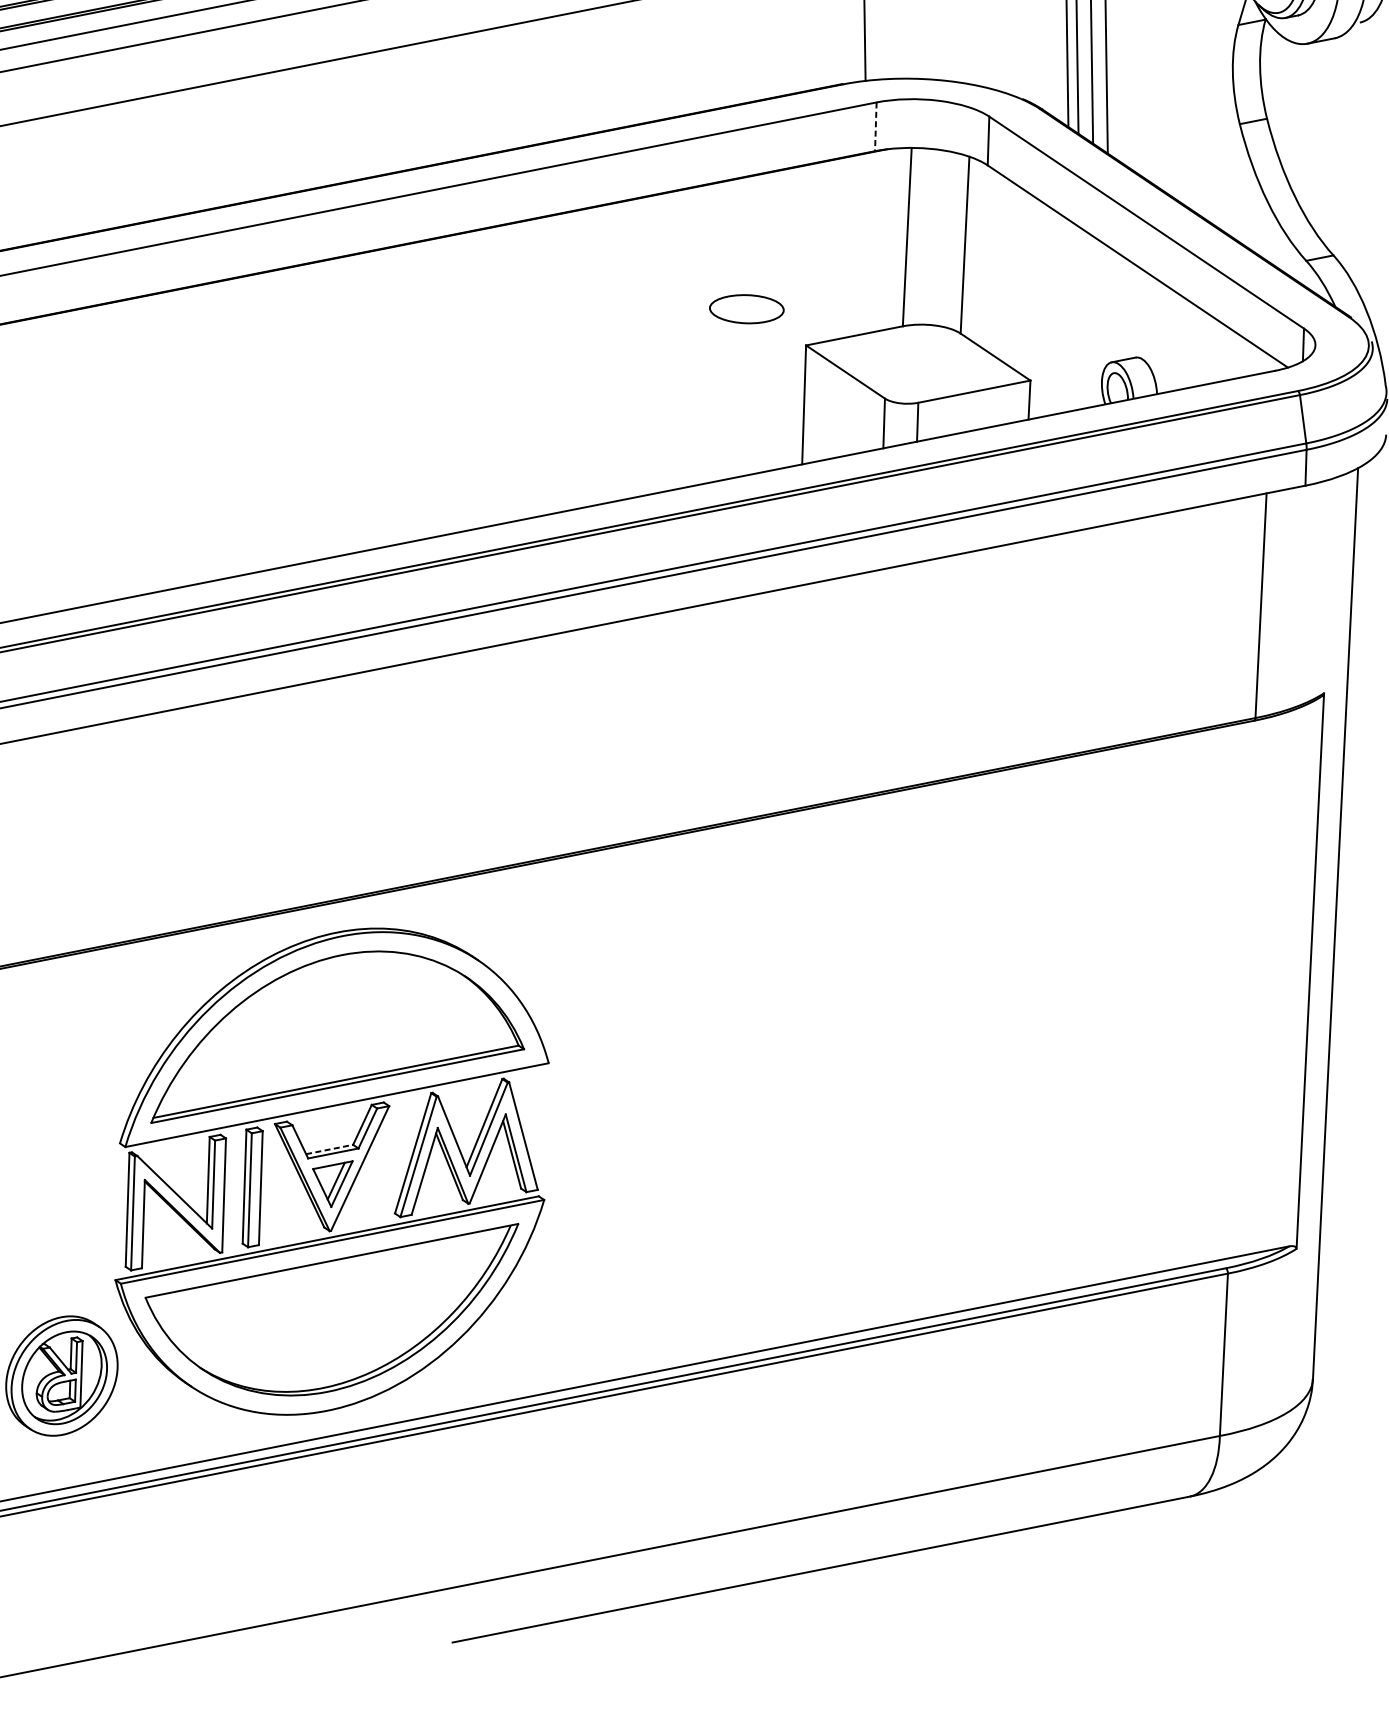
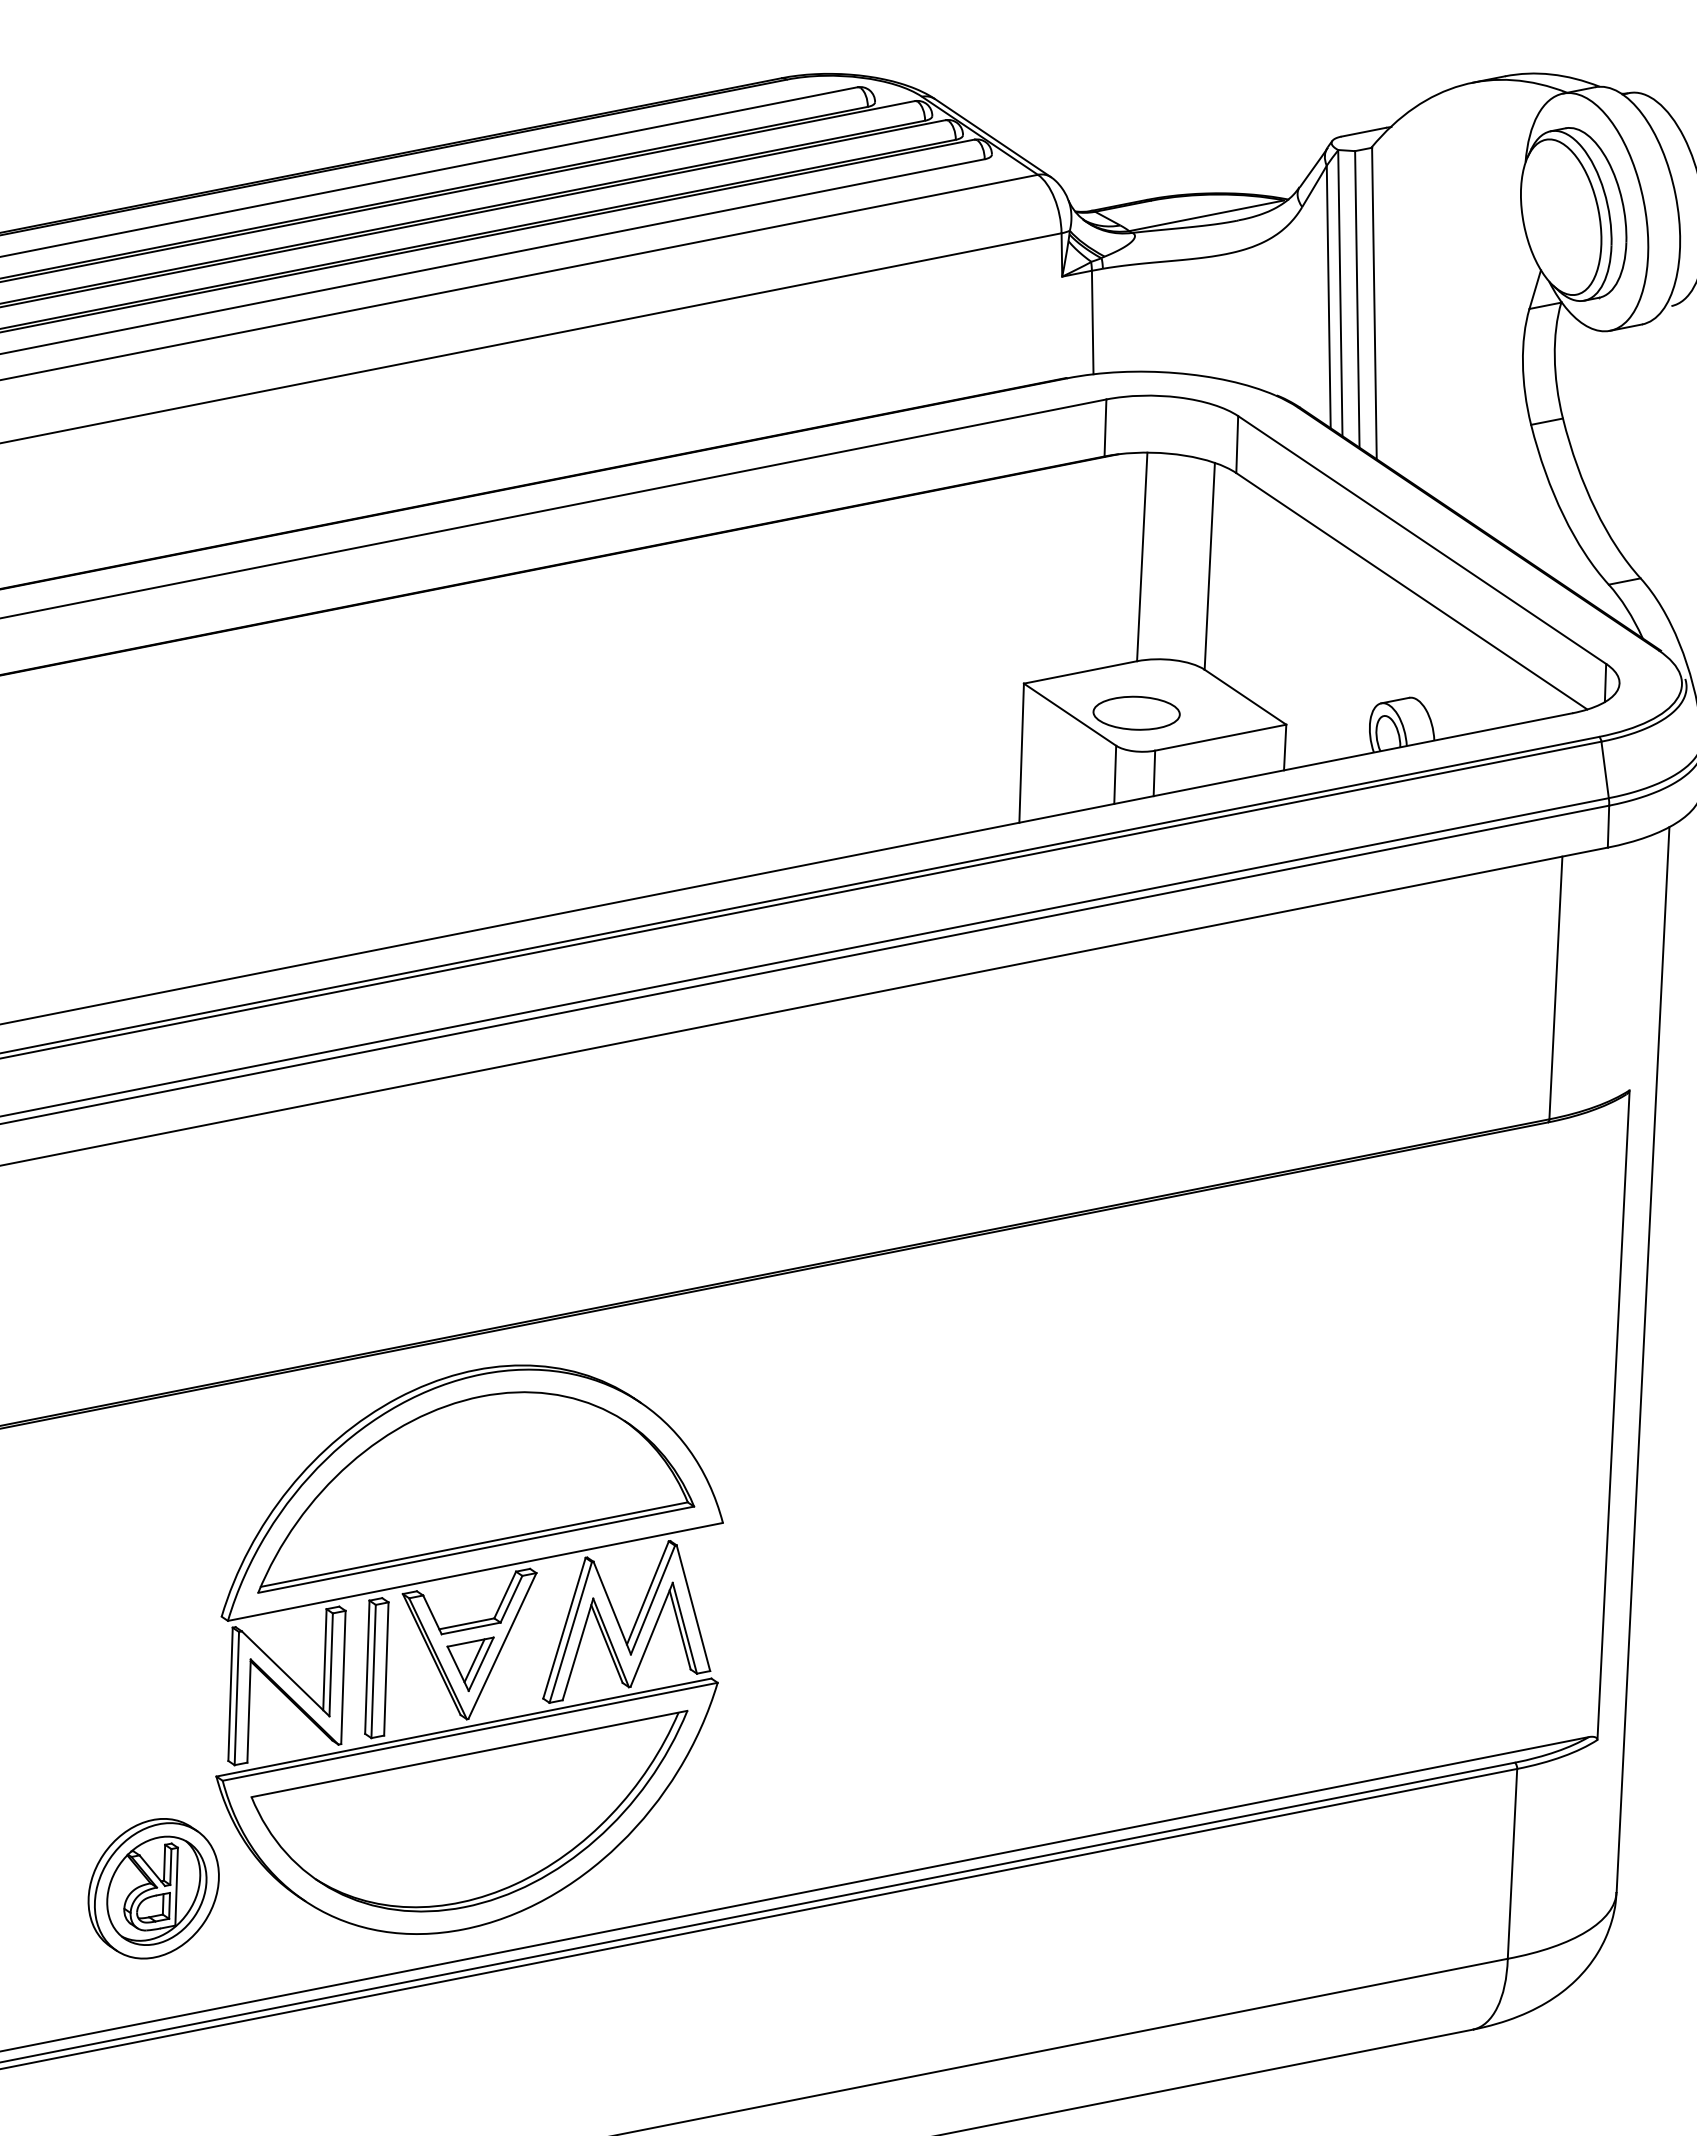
line: (875, 126) -> (1105, 427), dashed -> solid
part: (746, 308) -> (1136, 712), moved
line: (330, 1149) -> (467, 1623), dashed -> solid

